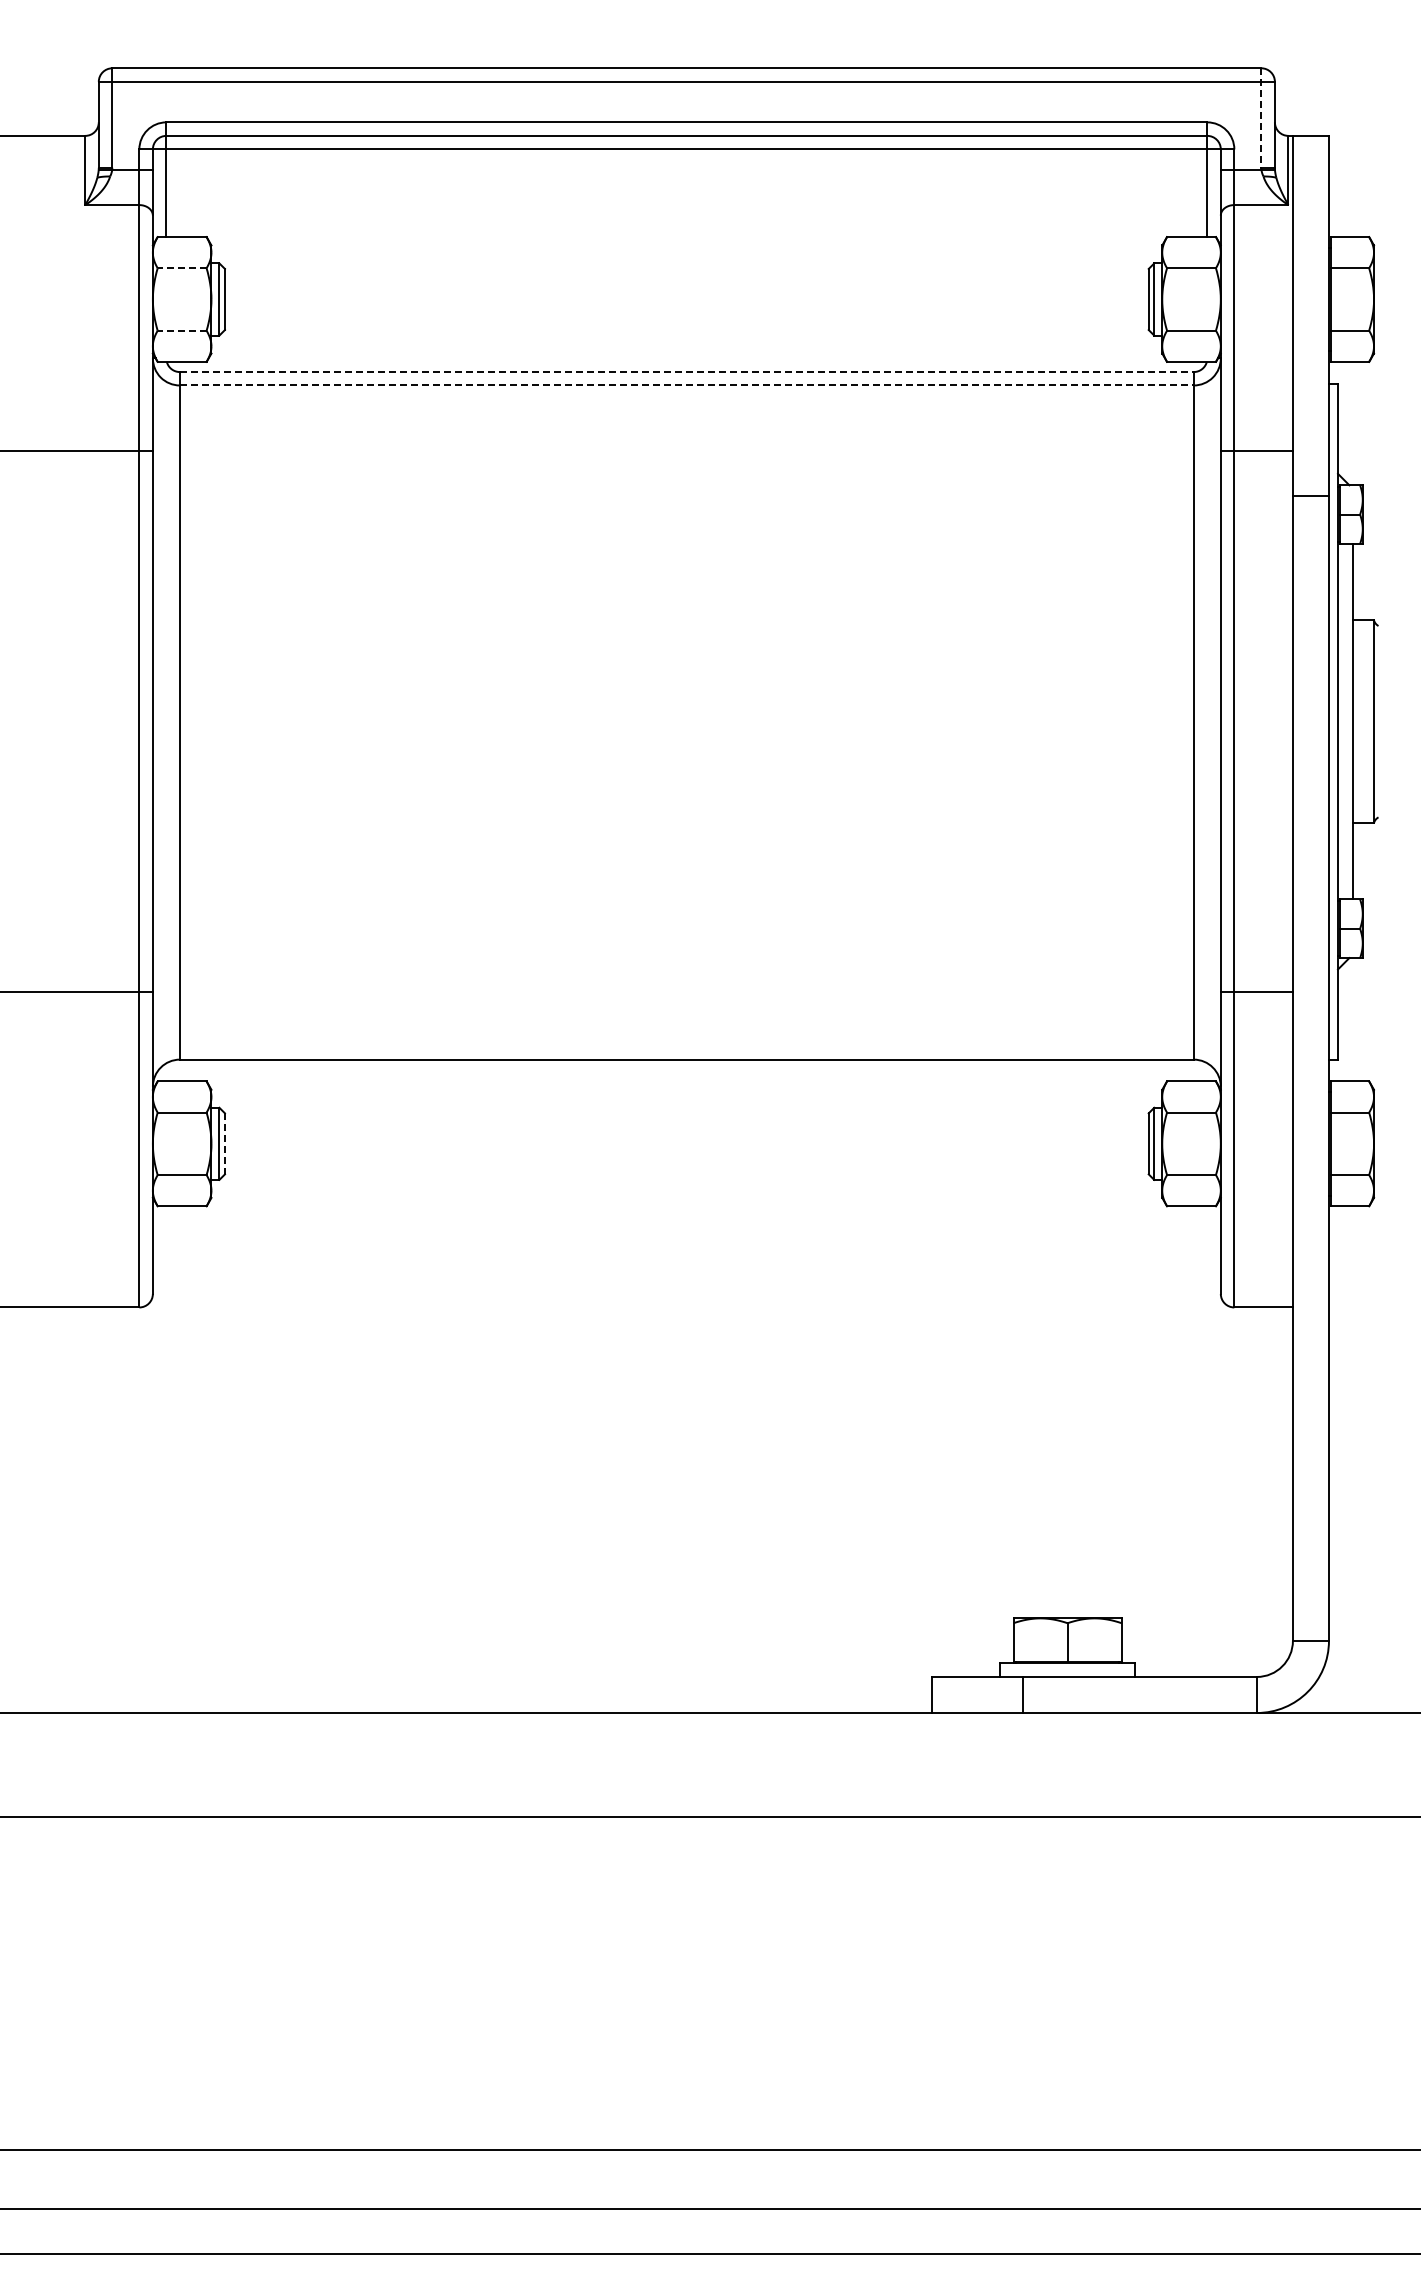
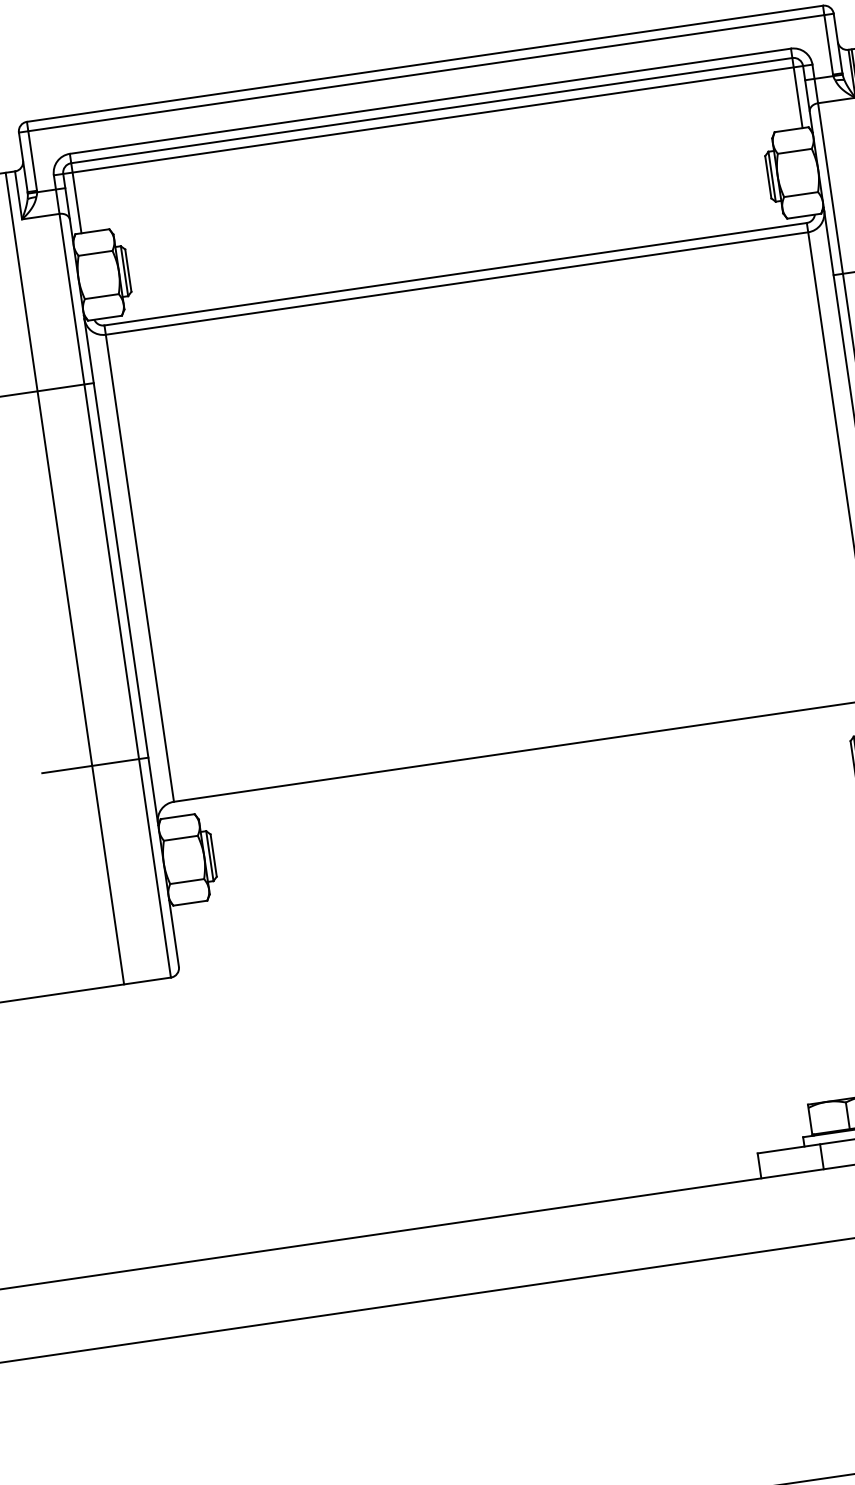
line: (1261, 118) -> (828, 40), dashed -> solid
line: (181, 268) -> (95, 253), dashed -> solid
line: (181, 330) -> (101, 296), dashed -> solid
line: (686, 372) -> (455, 274), dashed -> solid
line: (686, 385) -> (456, 283), dashed -> solid
line: (71, 721) -> (64, 578), added
line: (224, 1143) -> (213, 855), dashed -> solid

